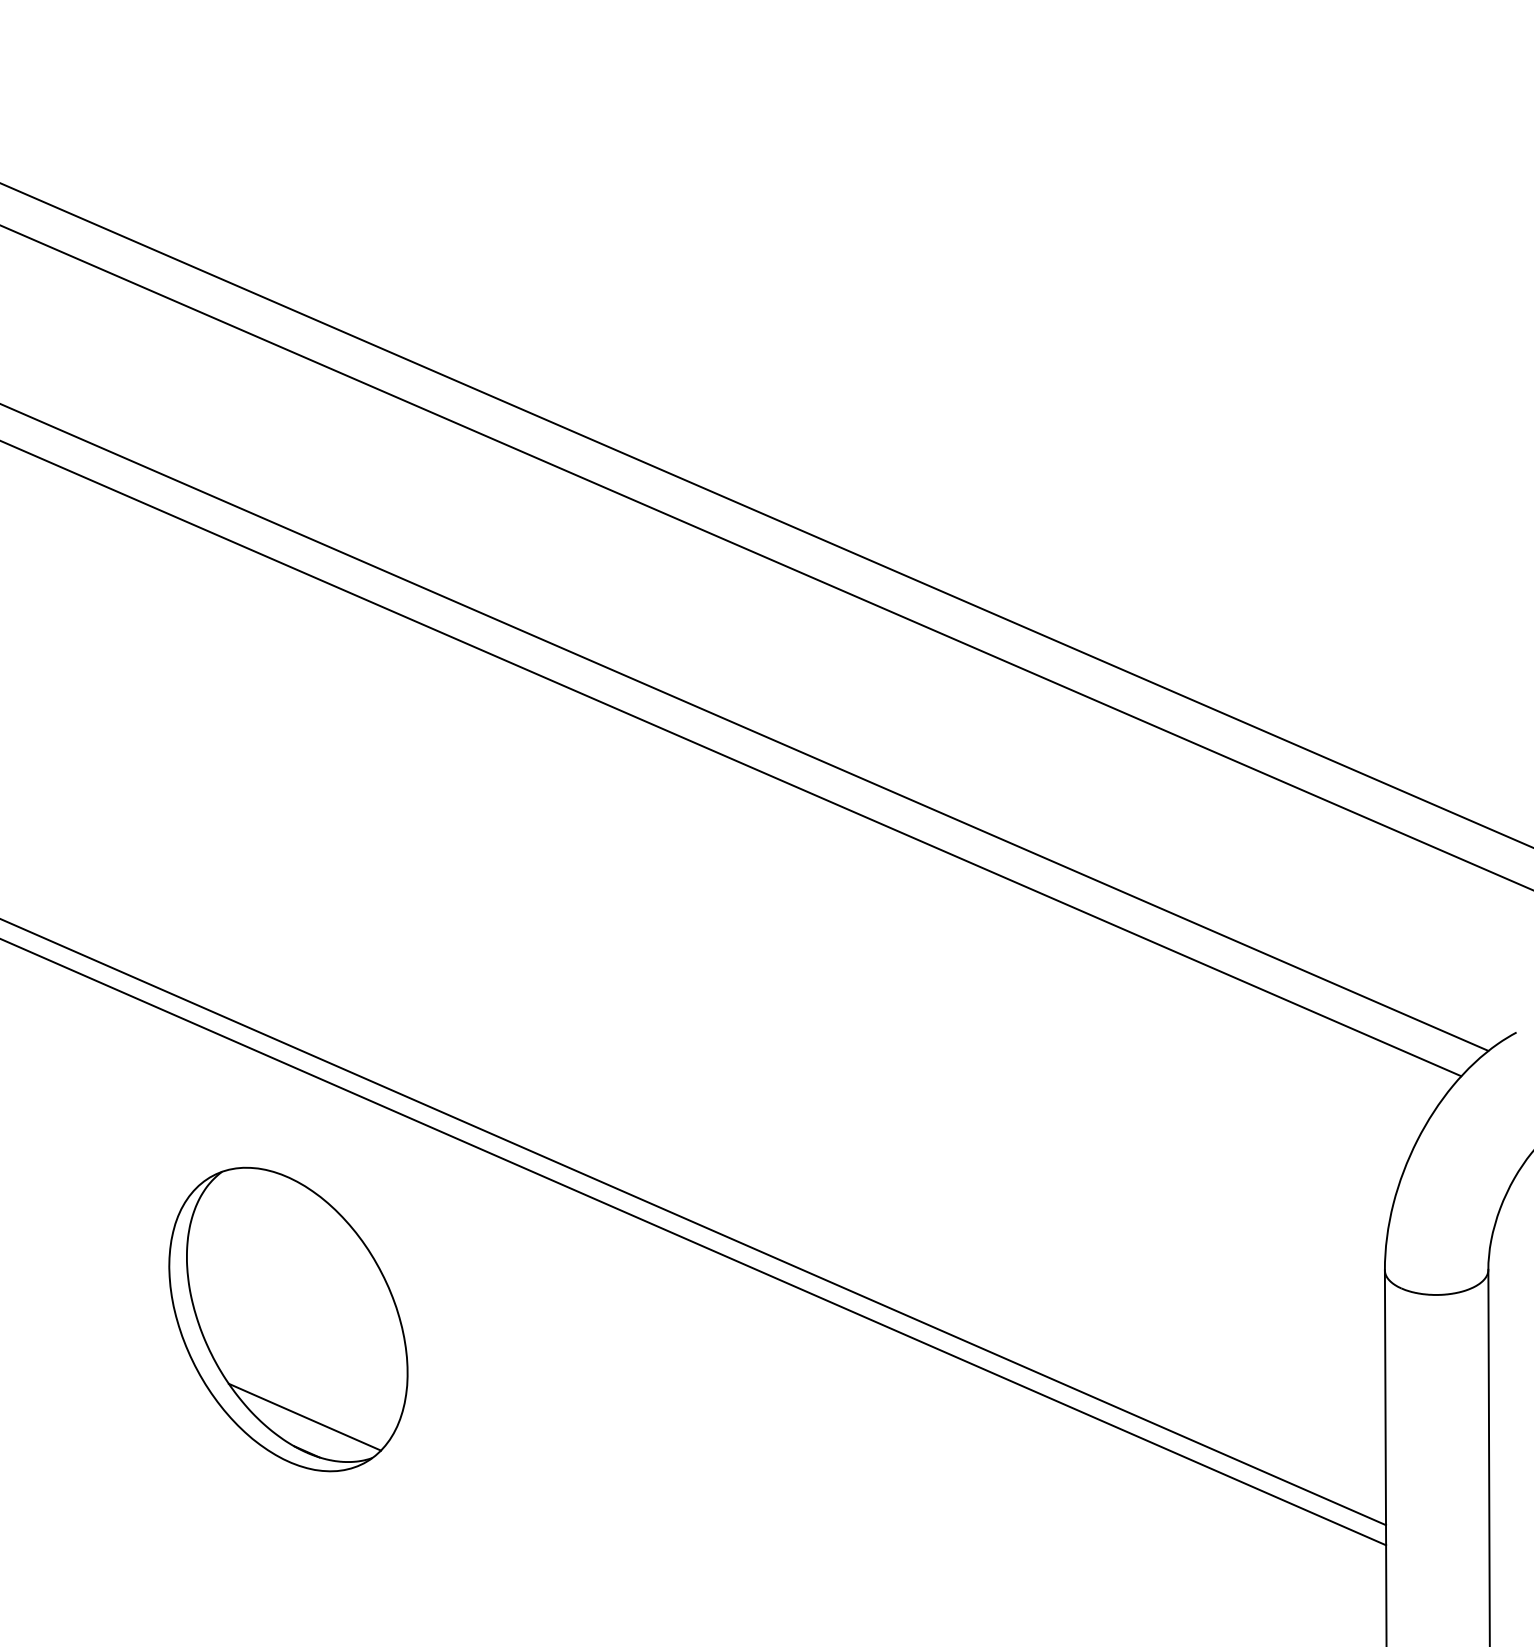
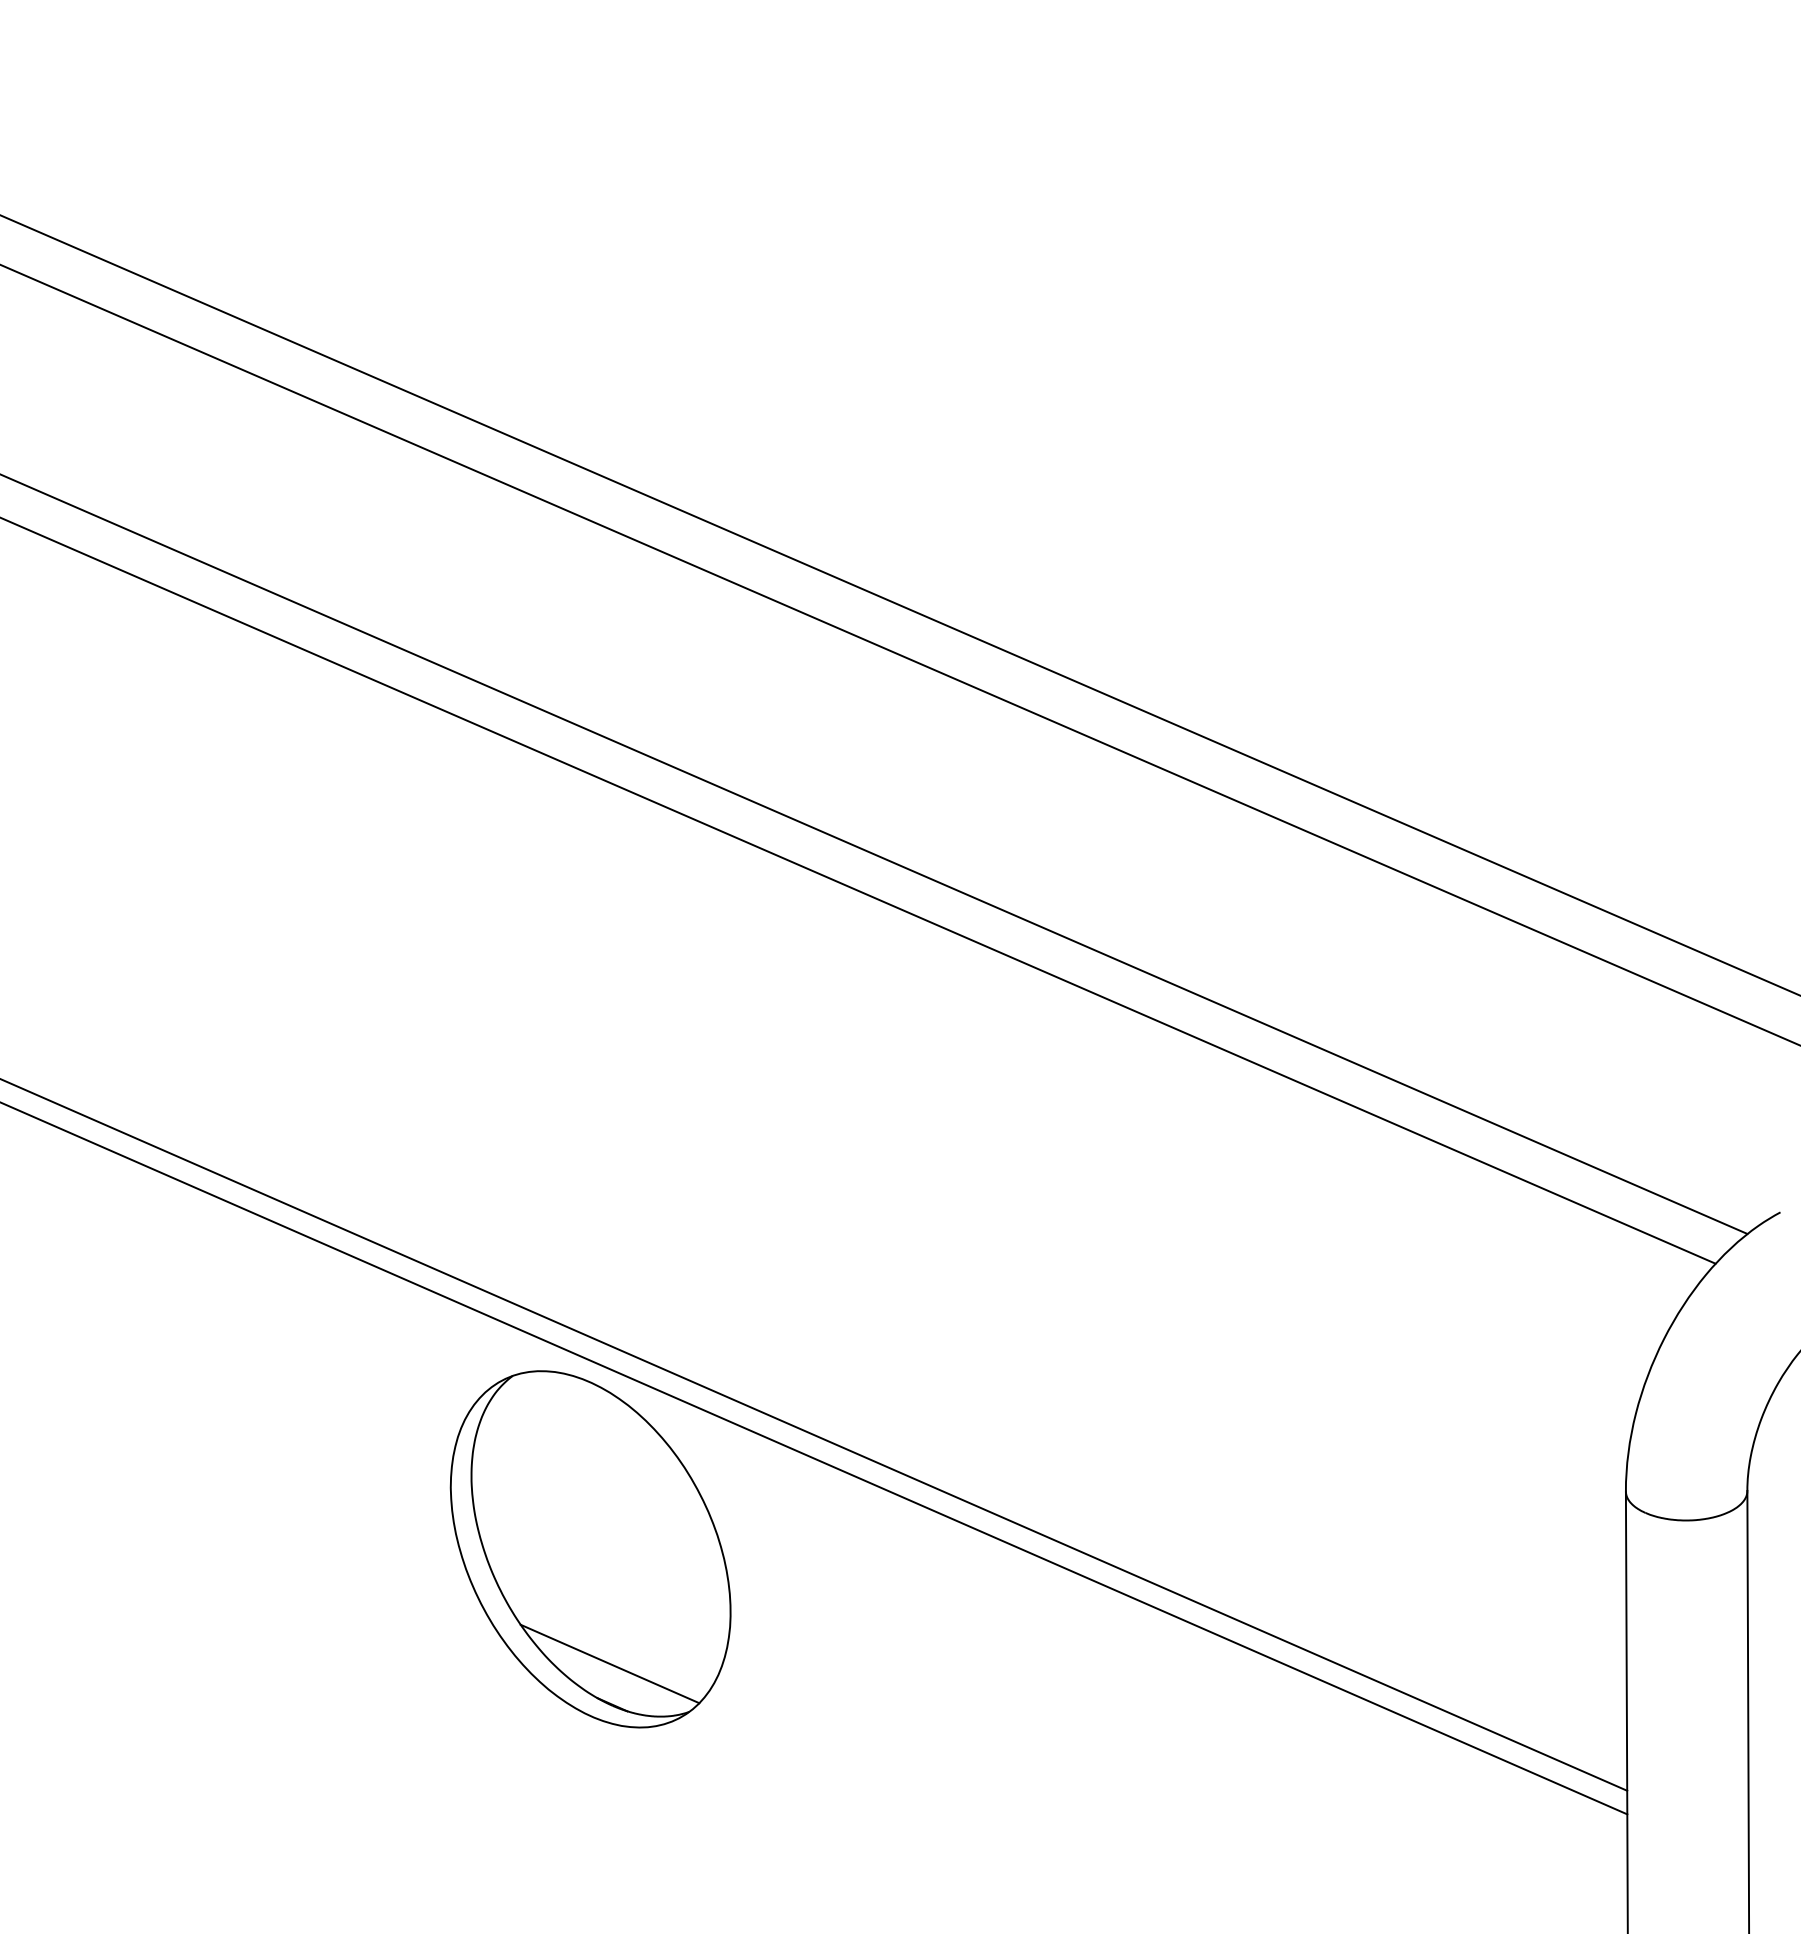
part: (288, 1319) -> (590, 1549), moved

